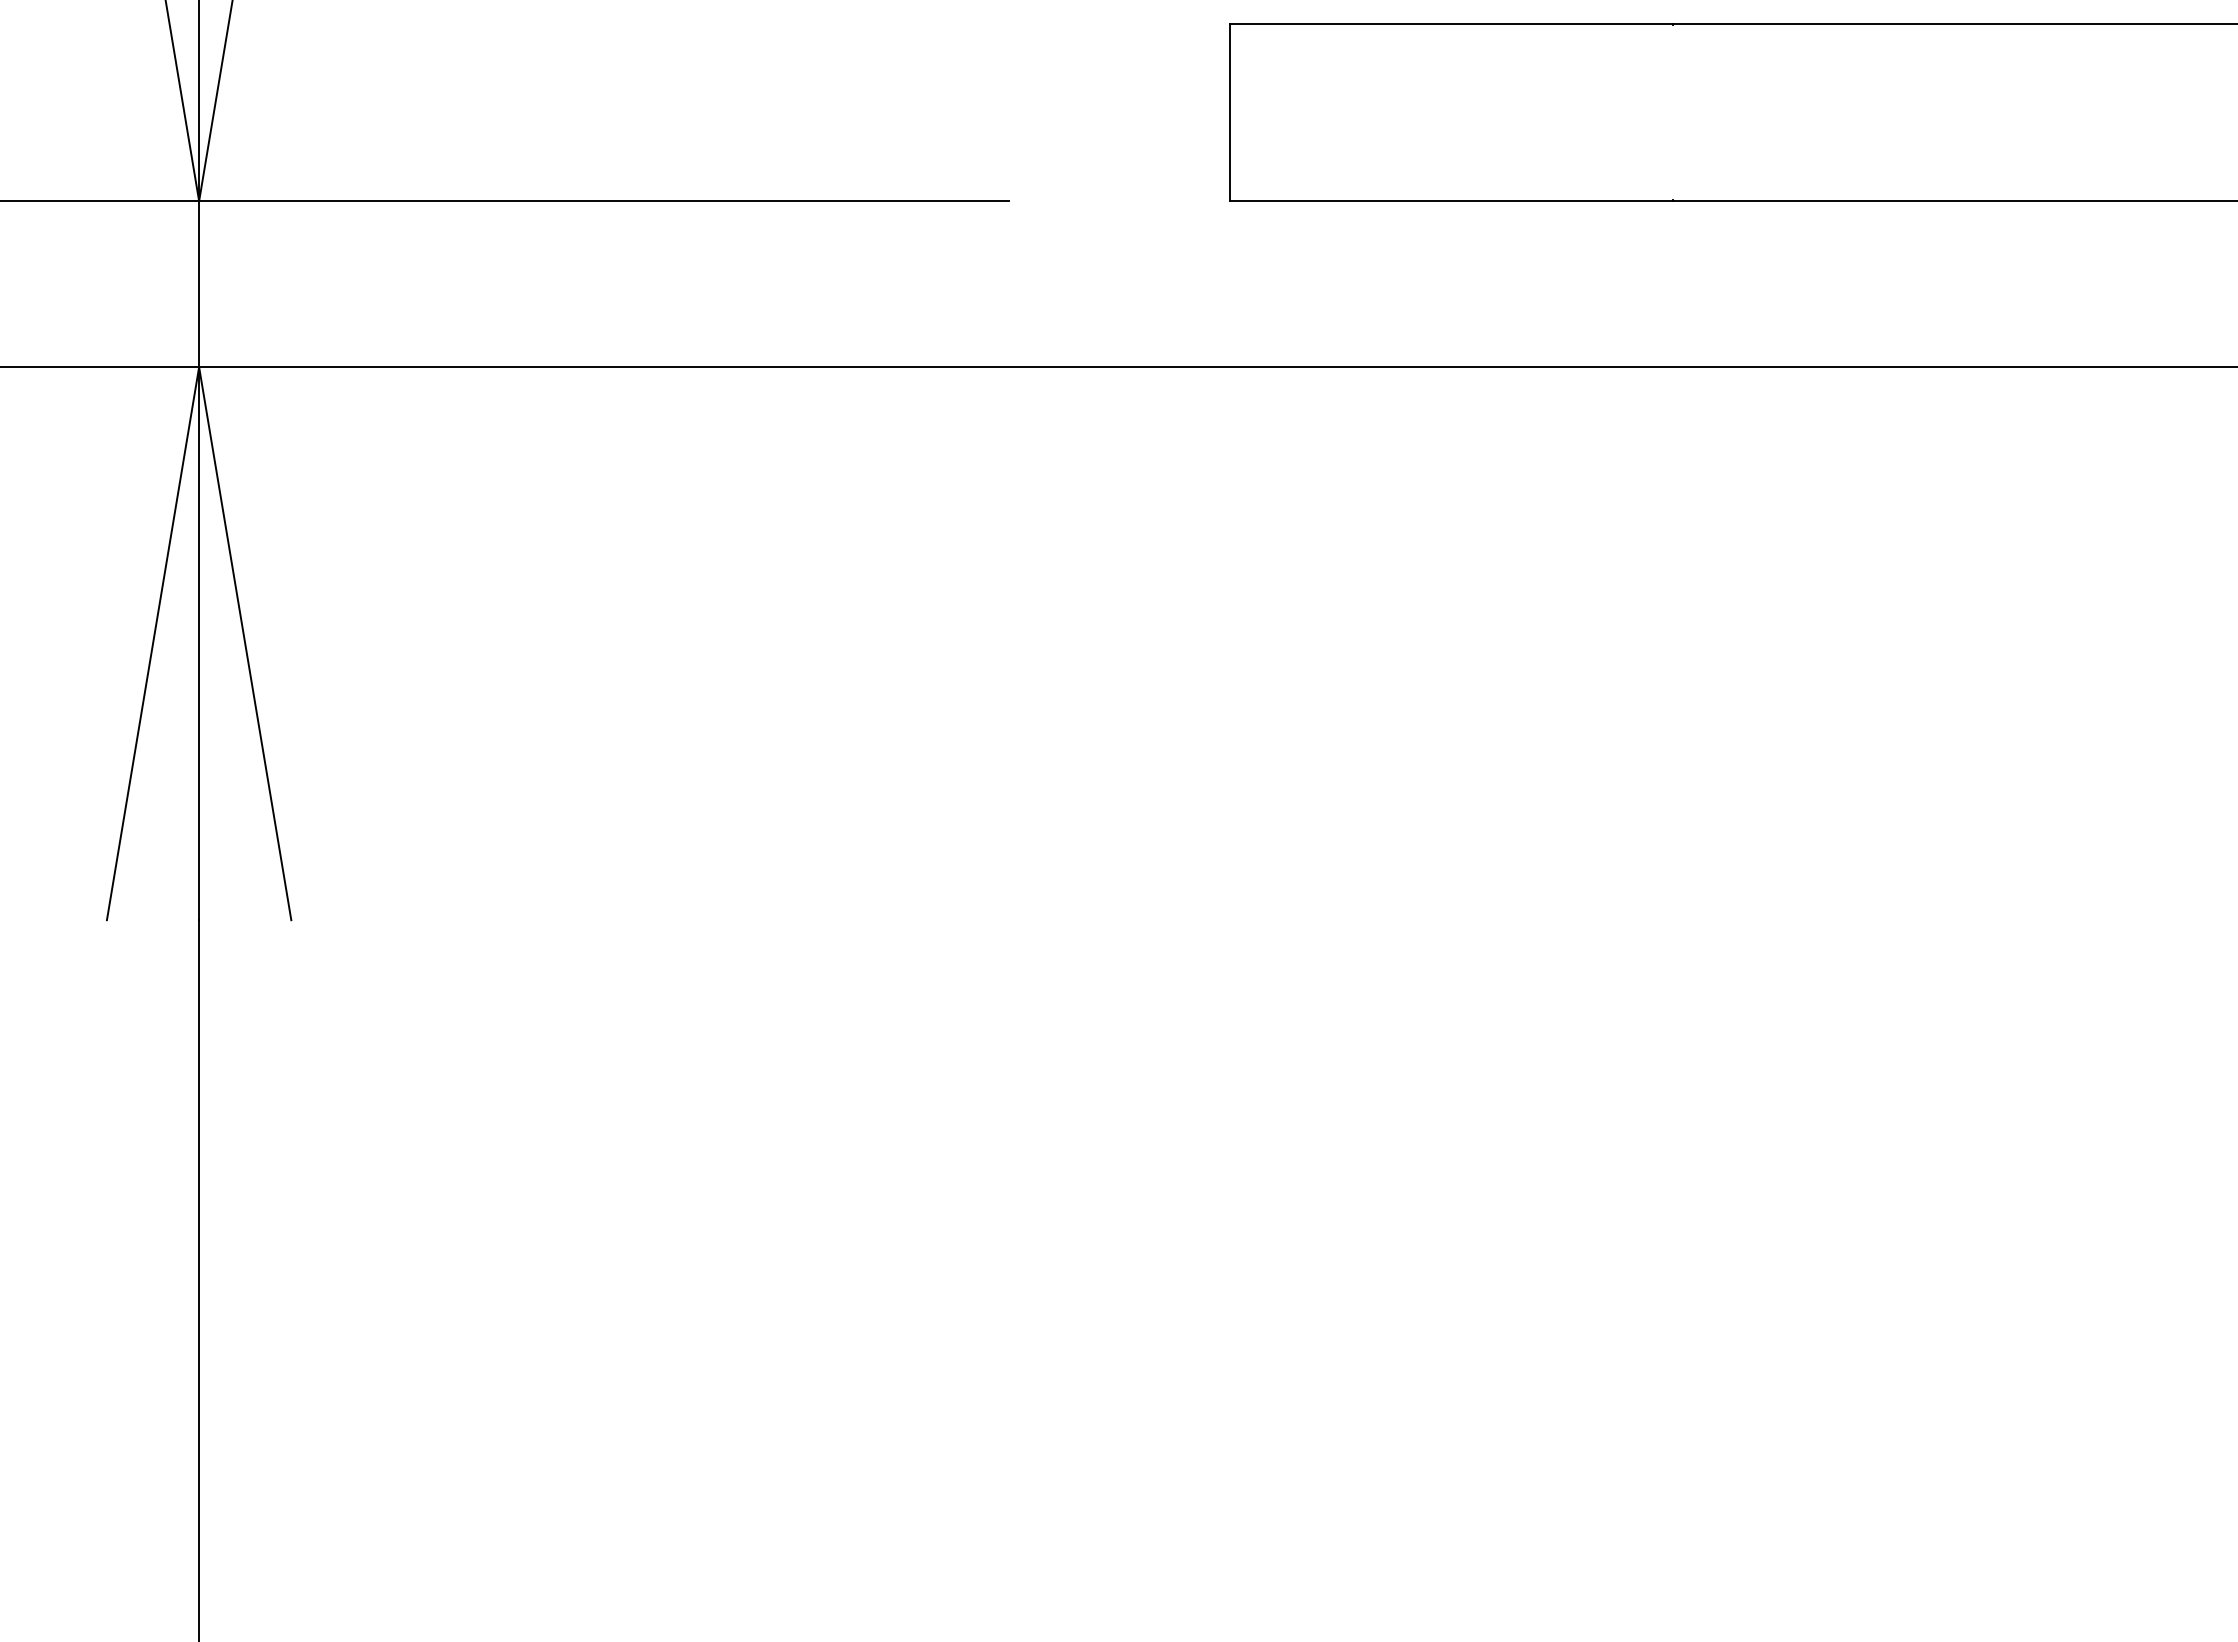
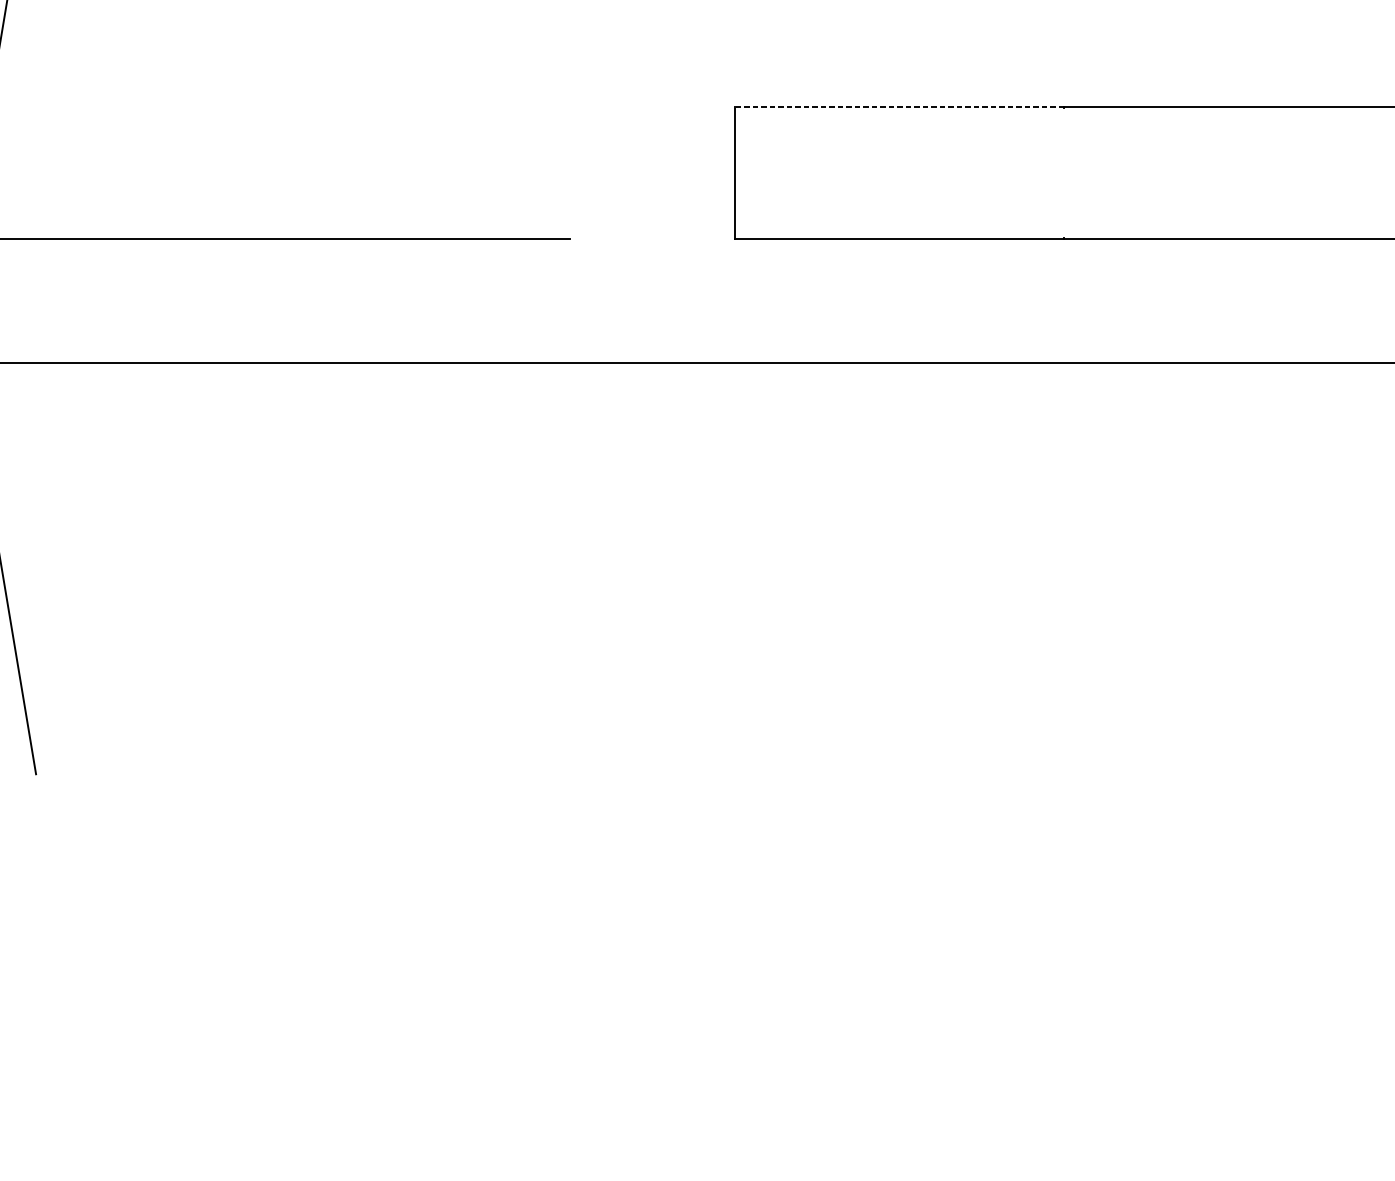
line: (1451, 24) -> (899, 107), solid -> dashed

